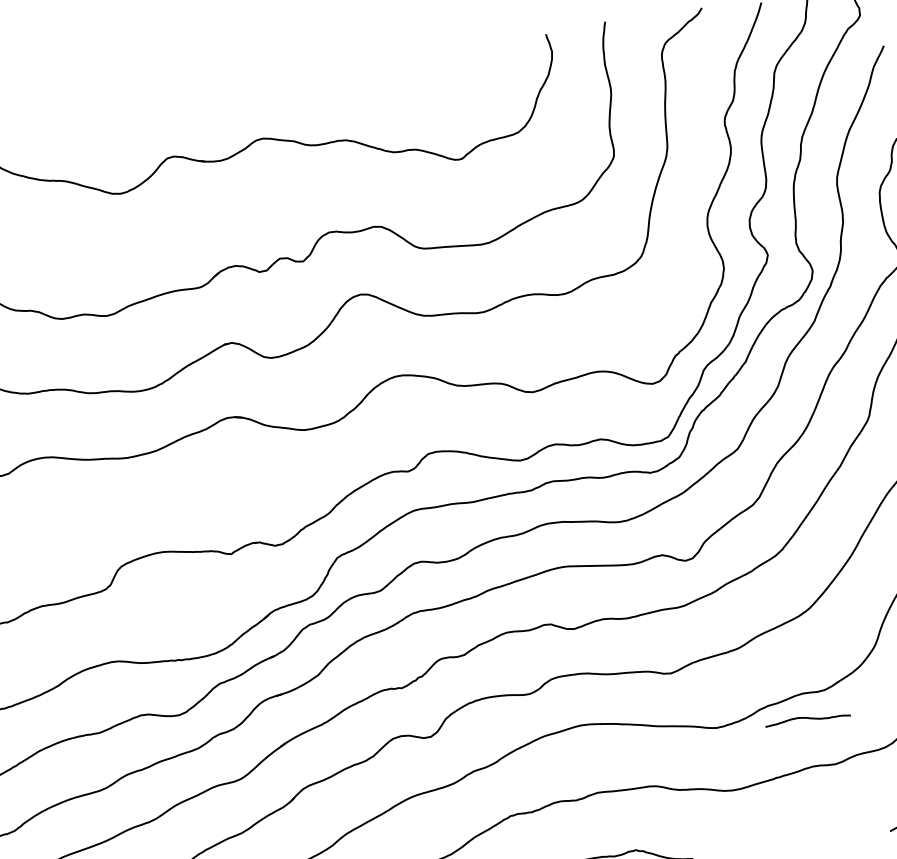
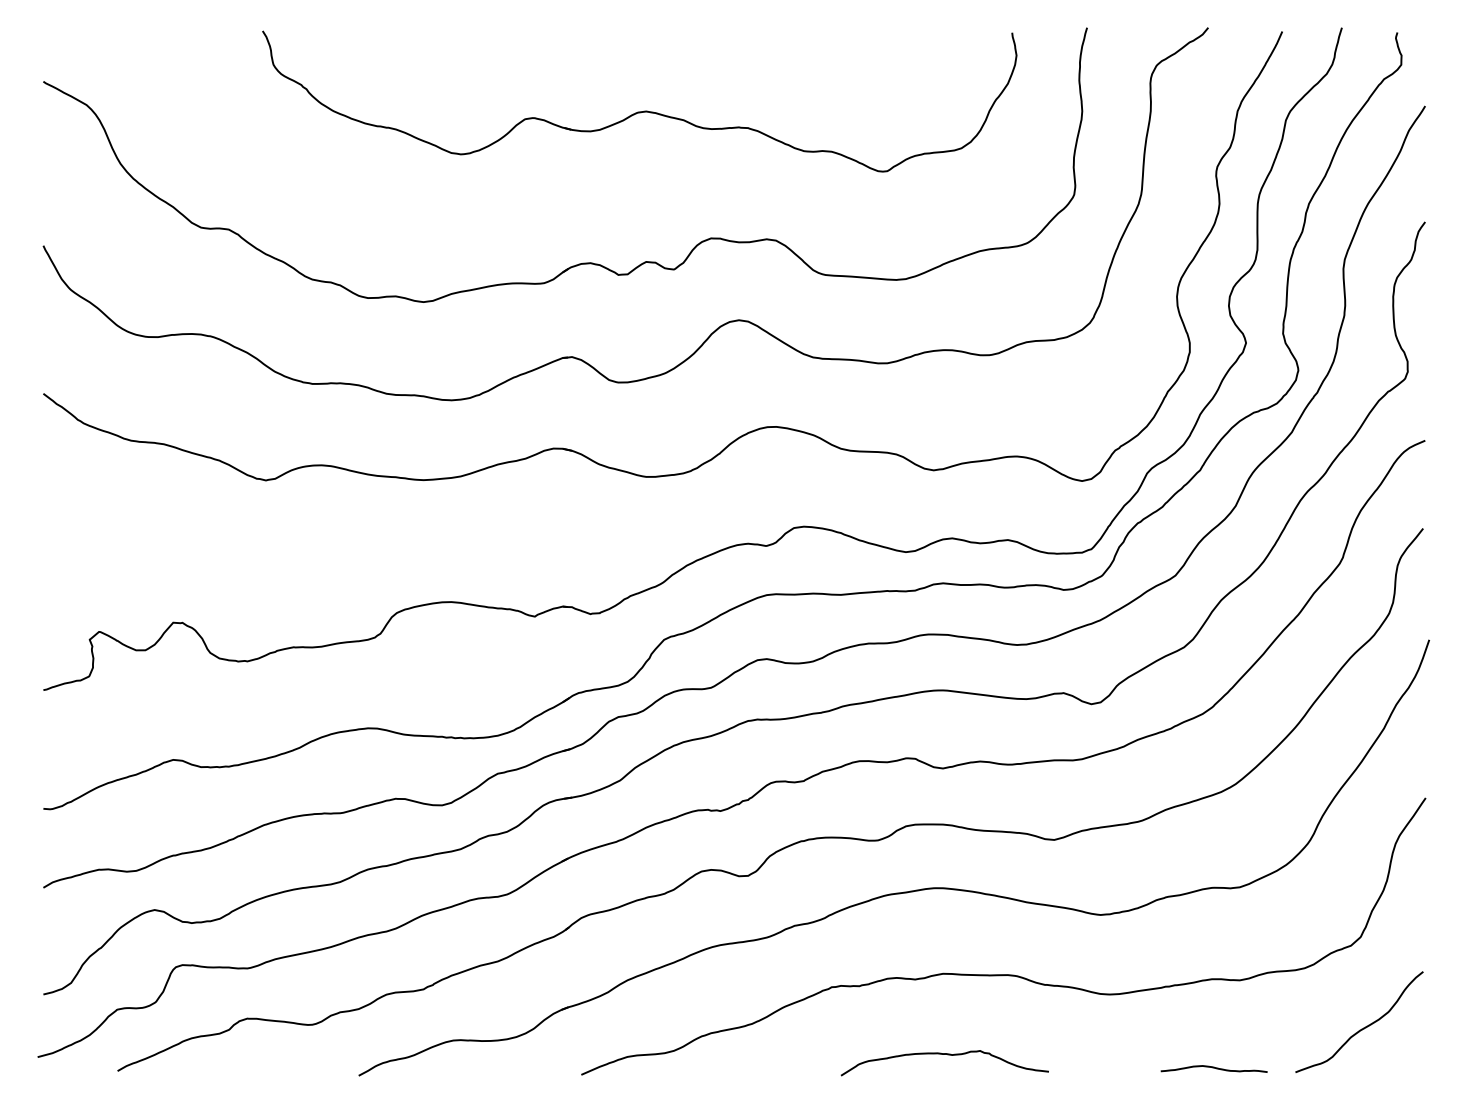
curve: (807, 718) -> (1213, 1068), moved

